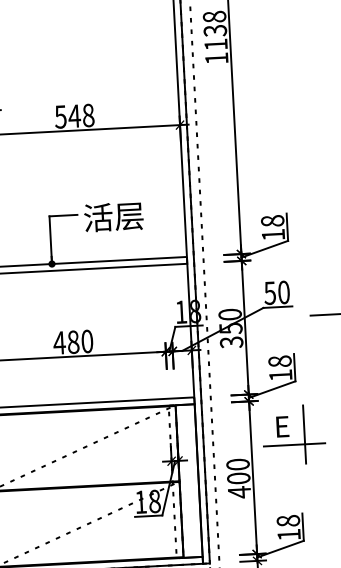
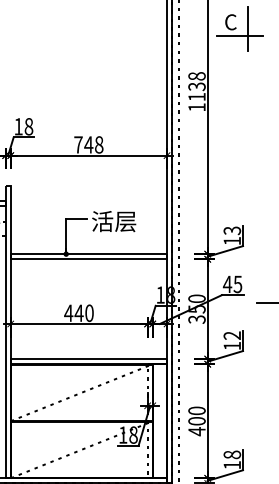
text: (60, 116) -> (78, 144), 548 -> 748
text: (271, 220) -> (231, 230), 18 -> 13
text: (276, 292) -> (232, 284), 50 -> 45
text: (72, 342) -> (78, 313), 480 -> 440
text: (280, 361) -> (232, 335), 18 -> 12
part: (293, 434) -> (239, 390), removed

